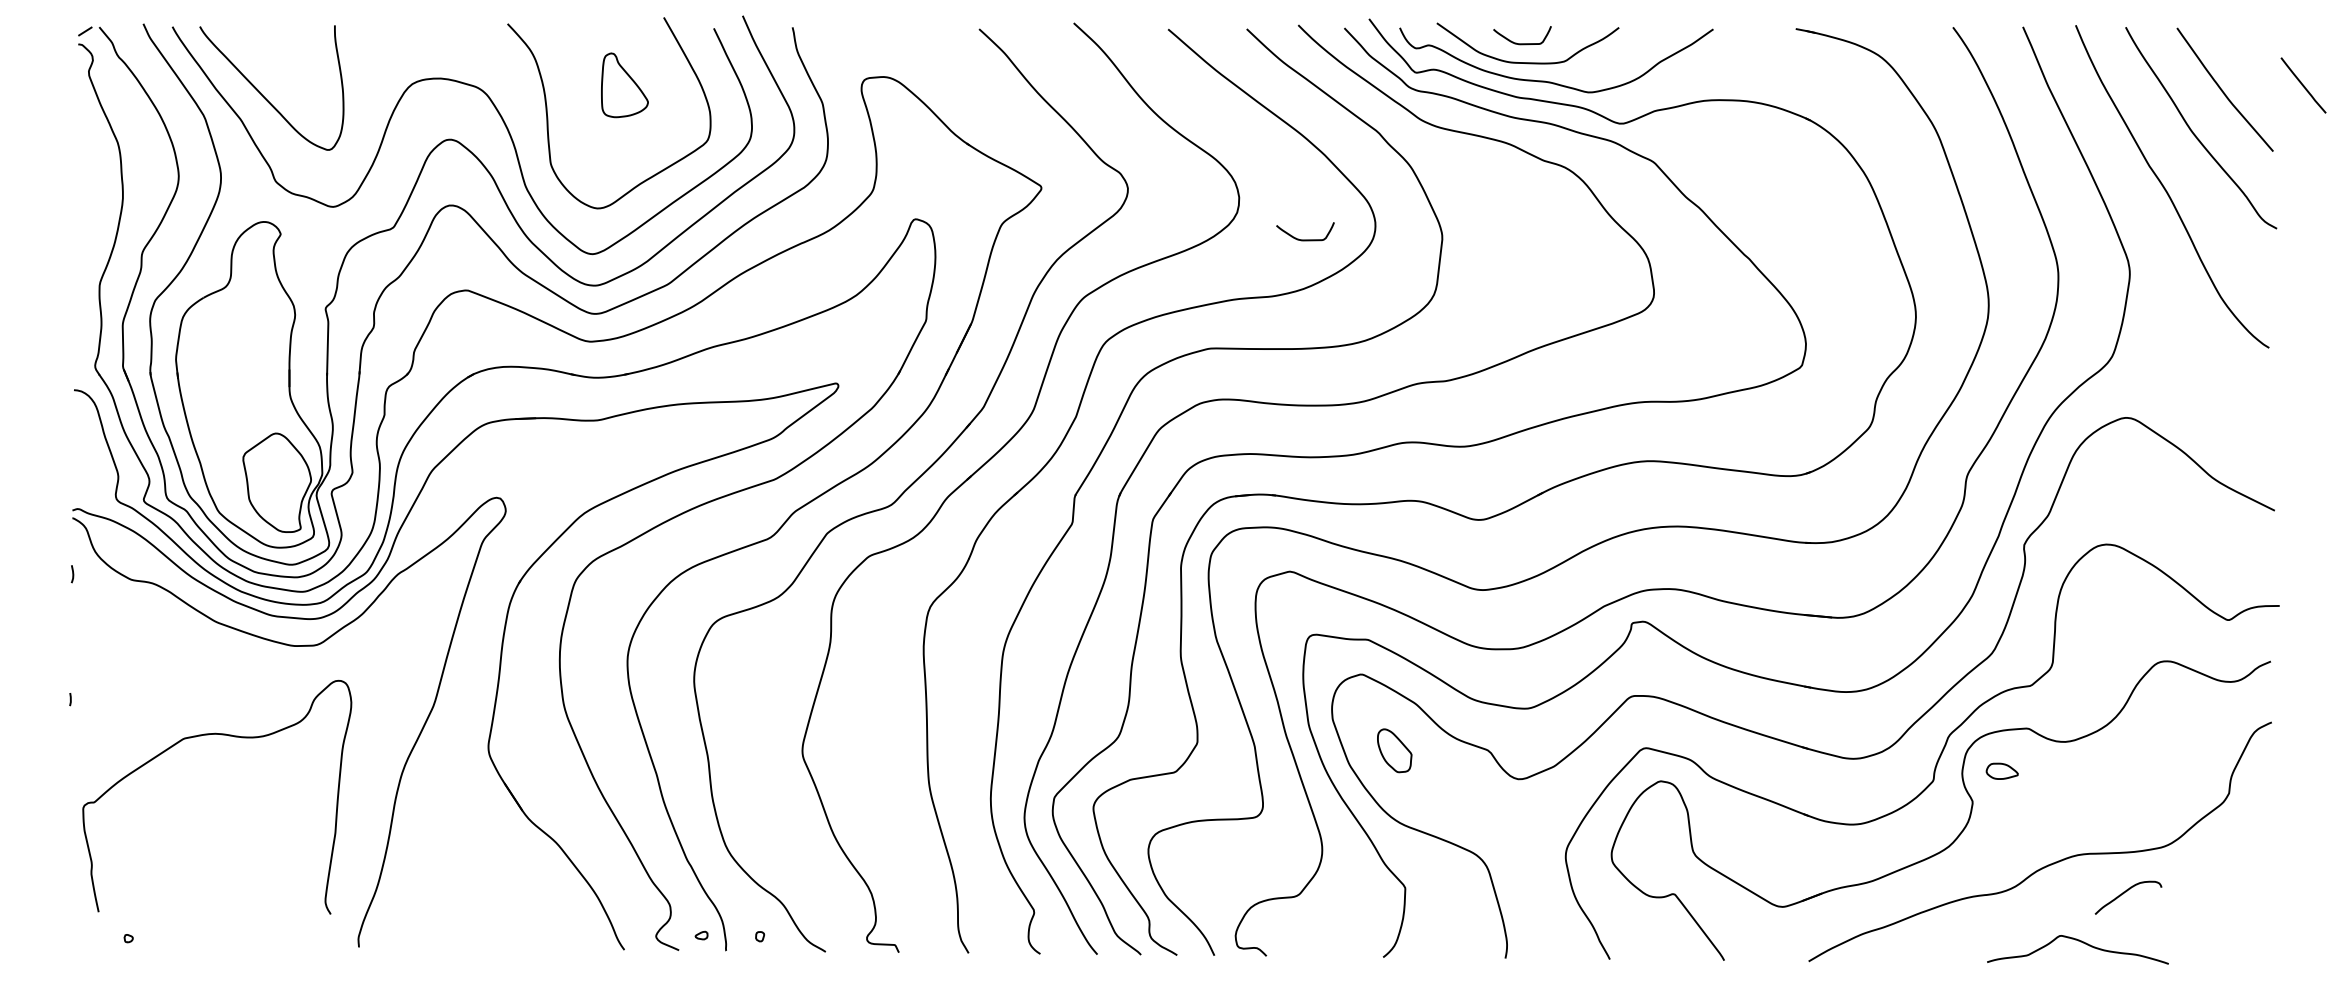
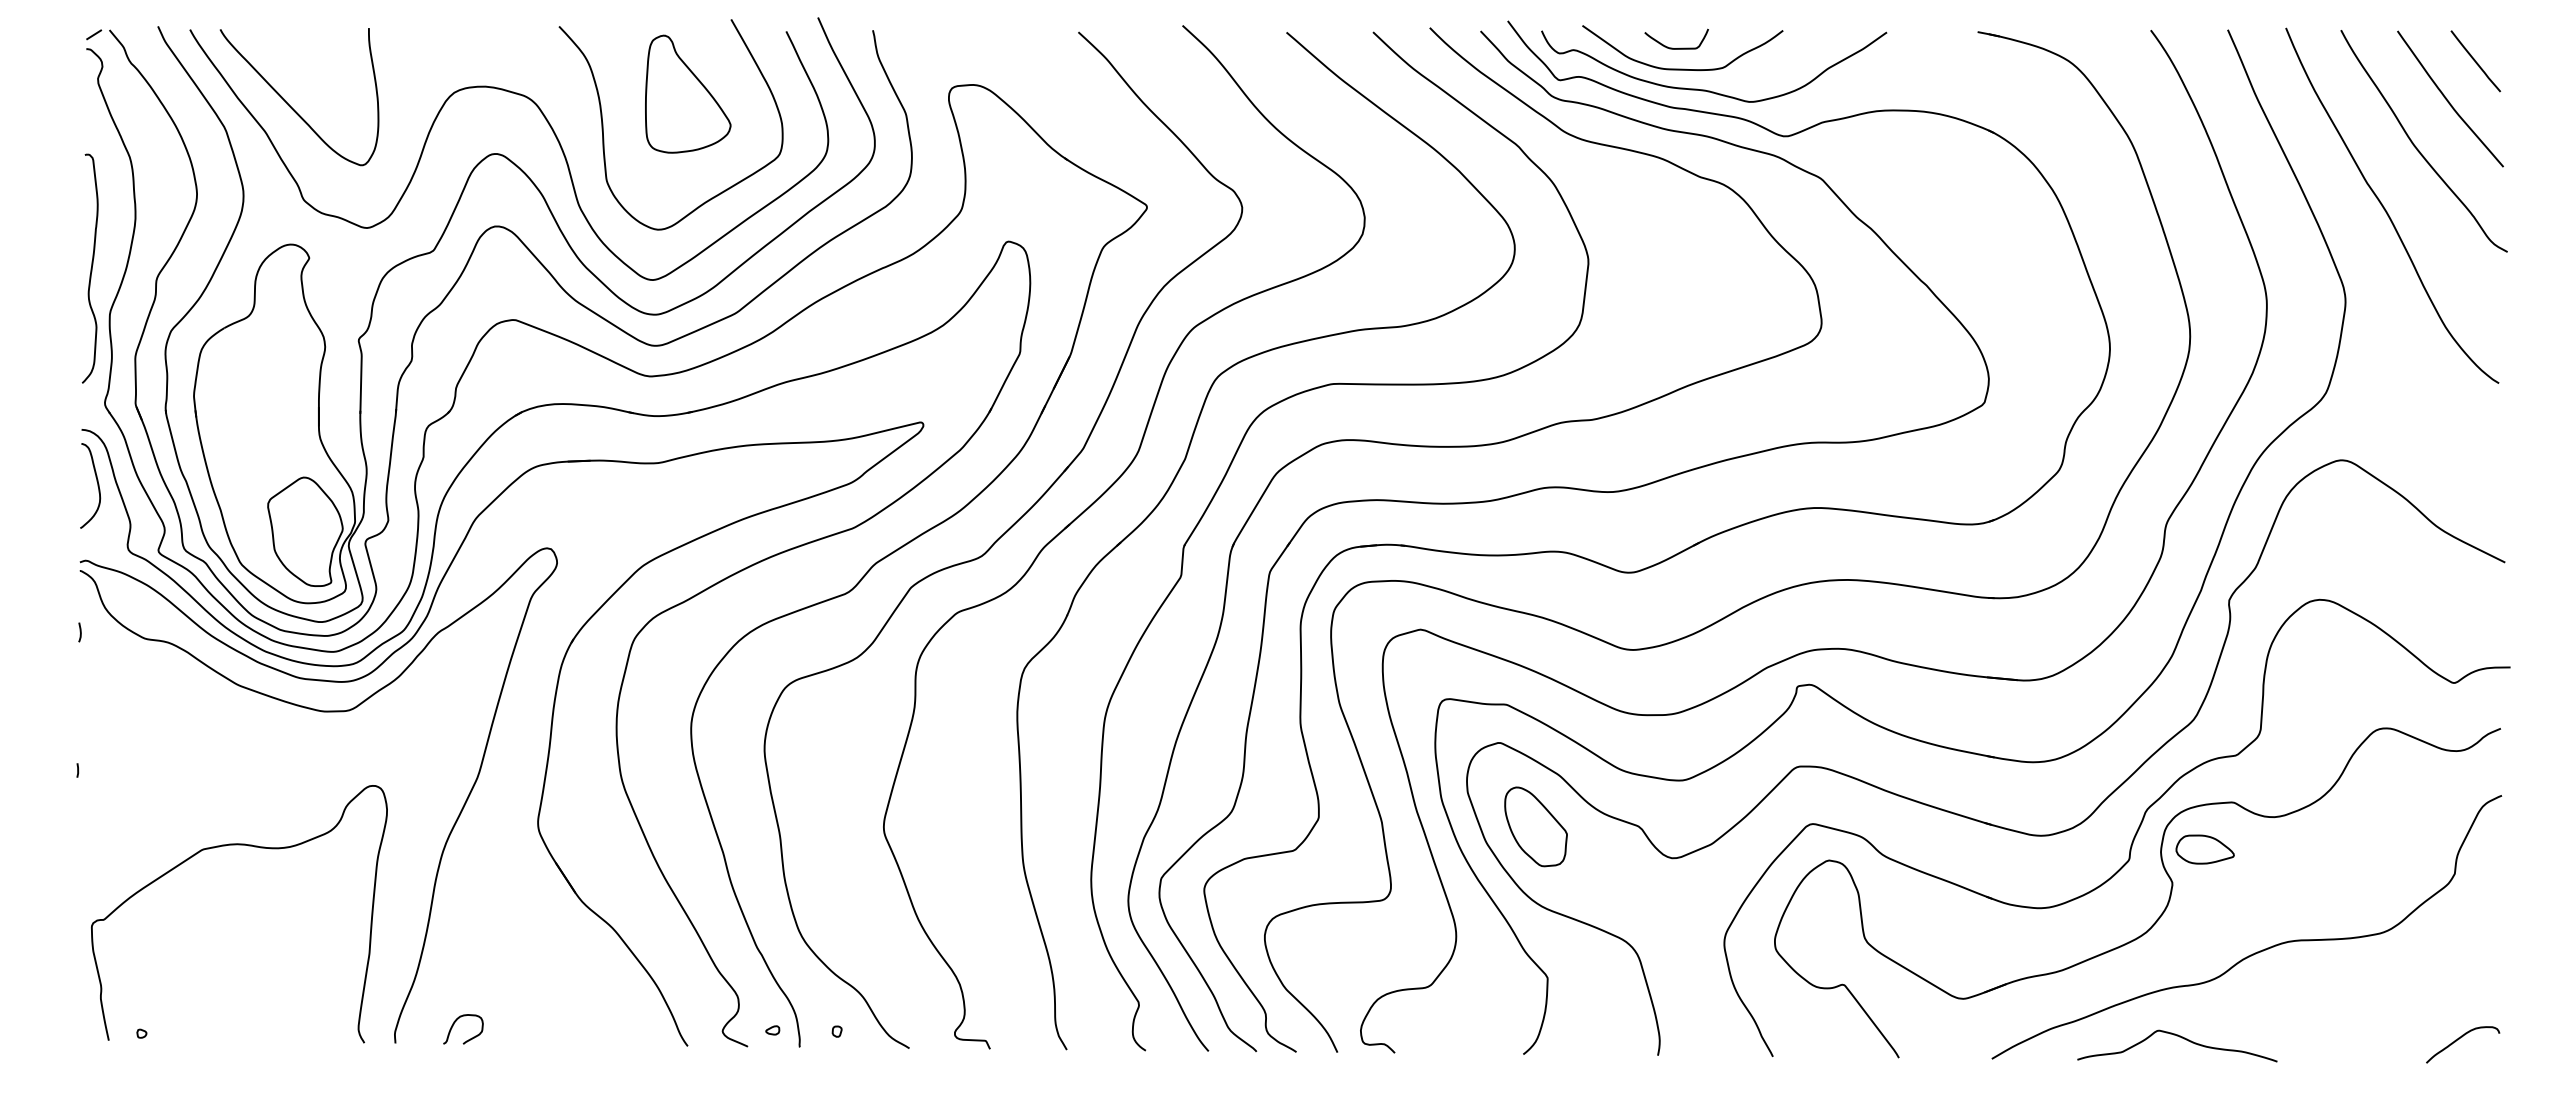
part: (625, 84) -> (688, 93), size x1.67
line: (2303, 85) -> (2475, 61), moved
curve: (1307, 239) -> (1440, 263), removed
curve: (82, 243) -> (90, 268), added
curve: (88, 440) -> (97, 485), added
curve: (225, 735) -> (248, 846), moved
part: (1394, 750) -> (1535, 826), size x1.67
part: (2001, 771) -> (2204, 849), size x1.67
curve: (2125, 892) -> (2459, 1039), moved
curve: (412, 930) -> (454, 1024), added
curve: (2081, 942) -> (2181, 1038), moved

